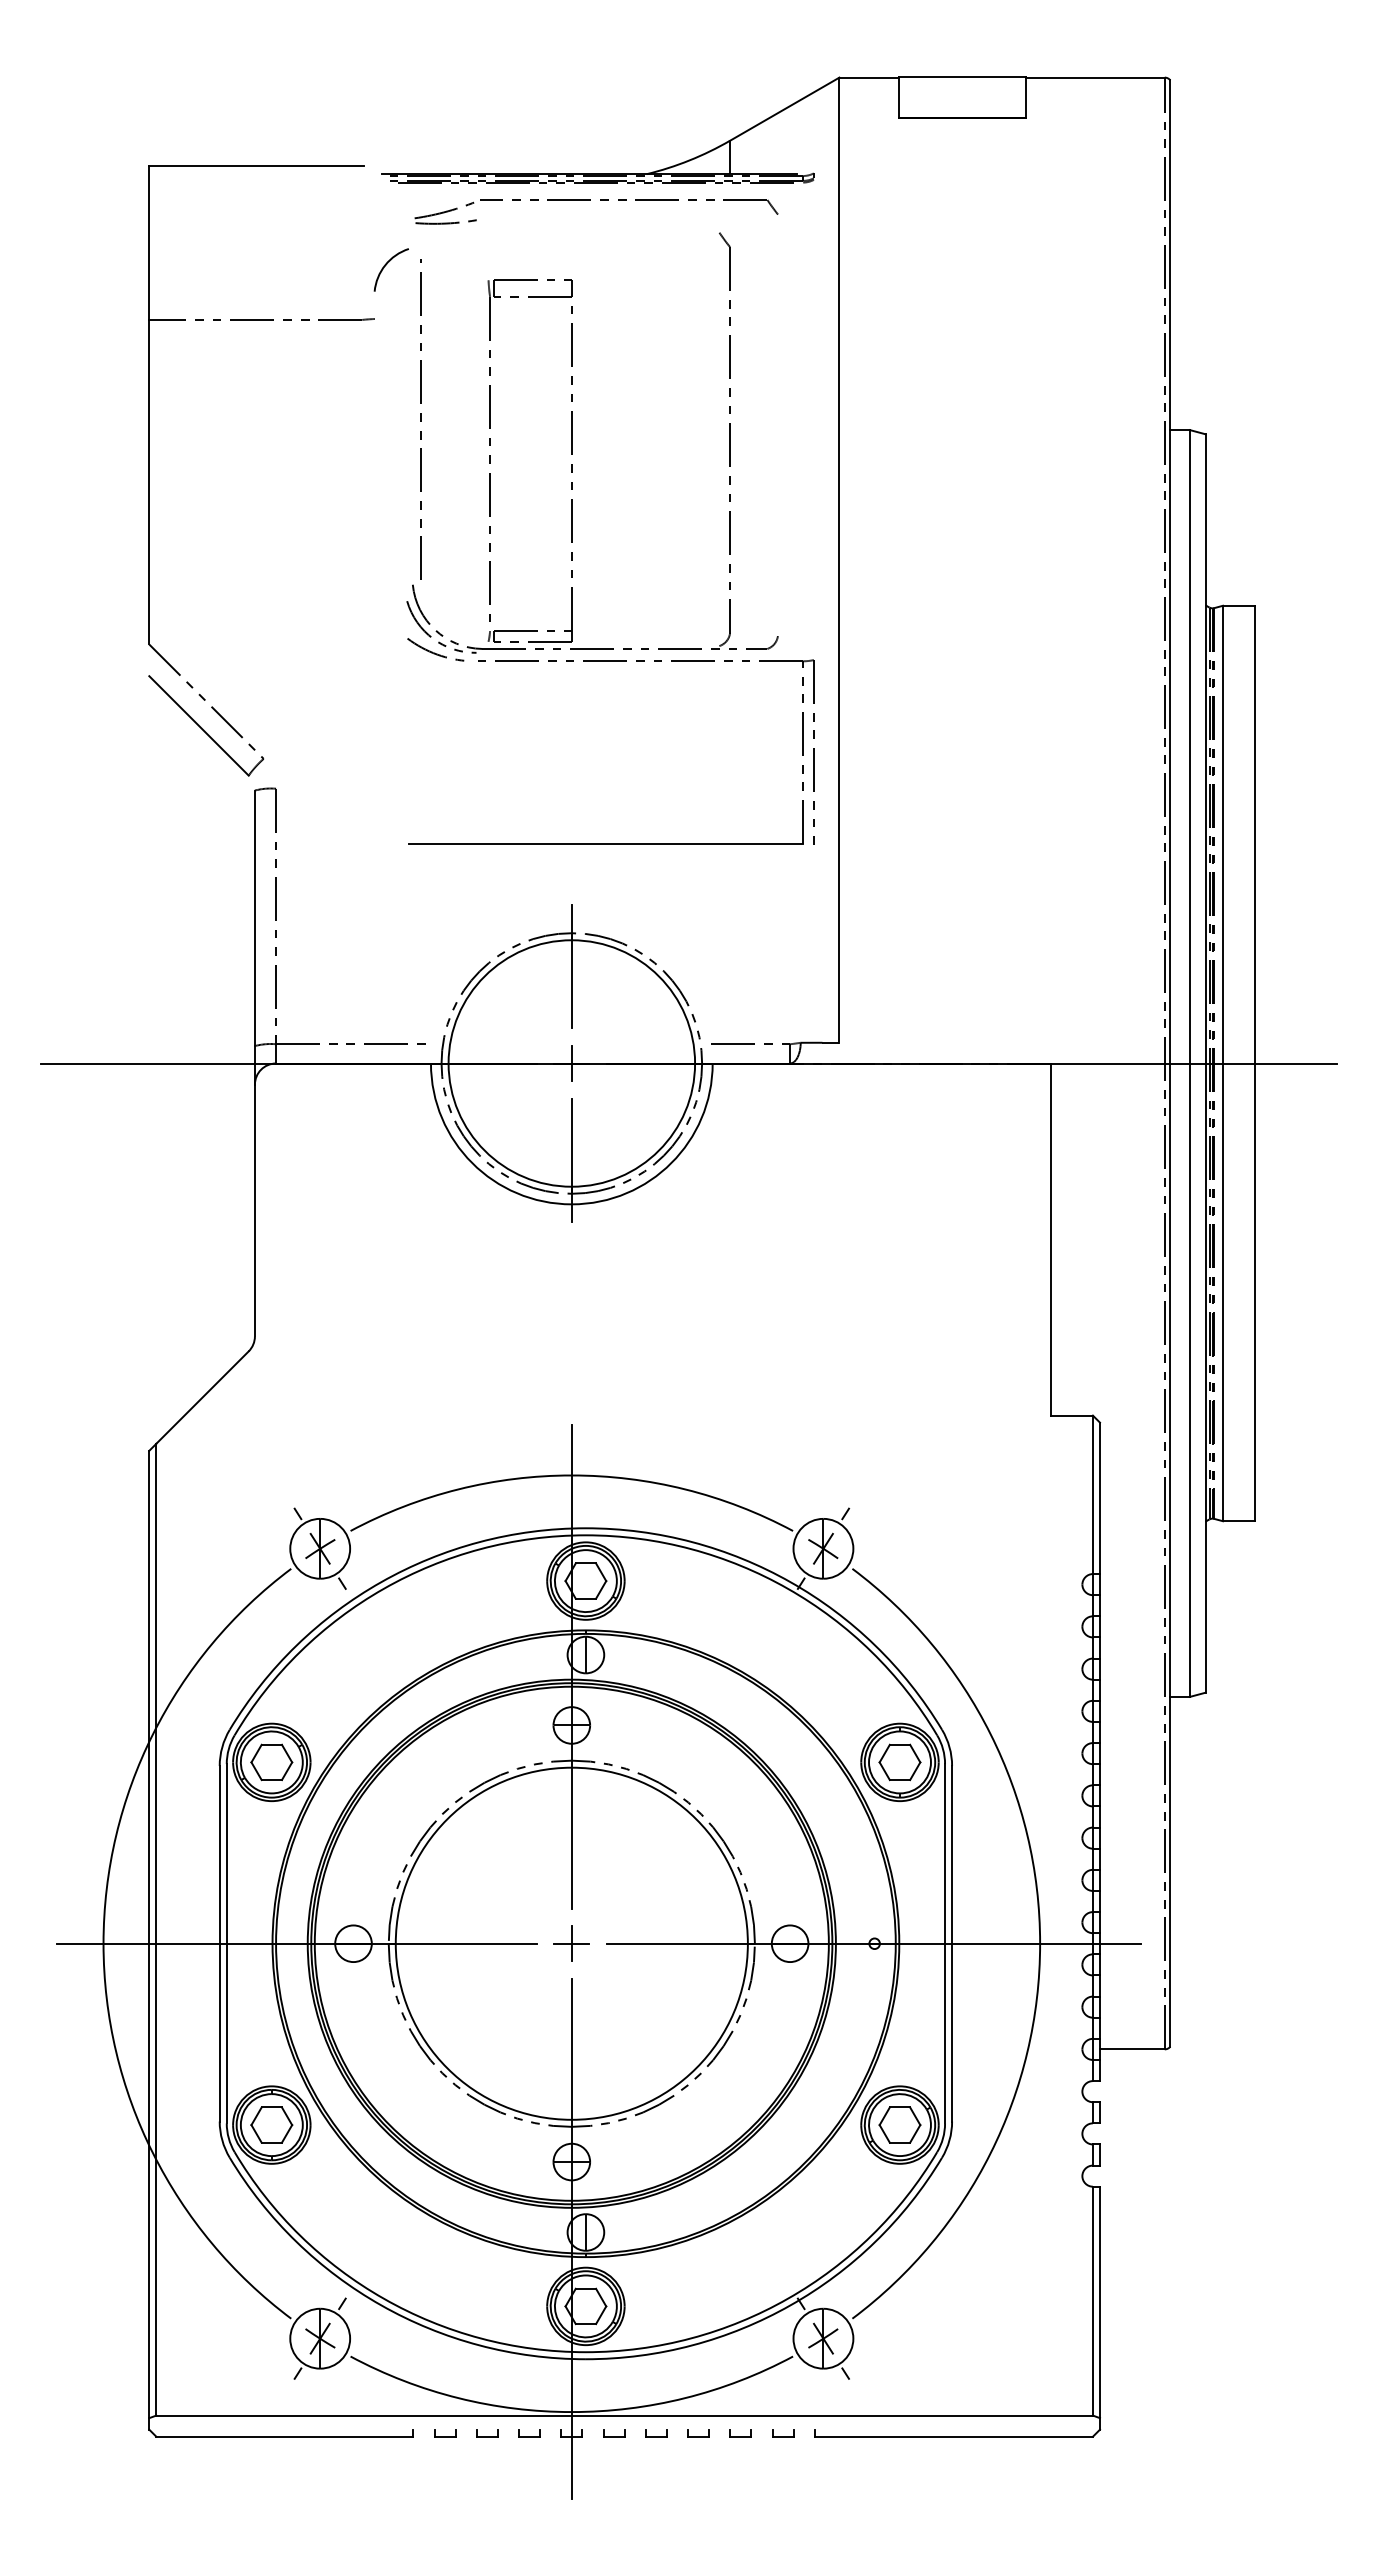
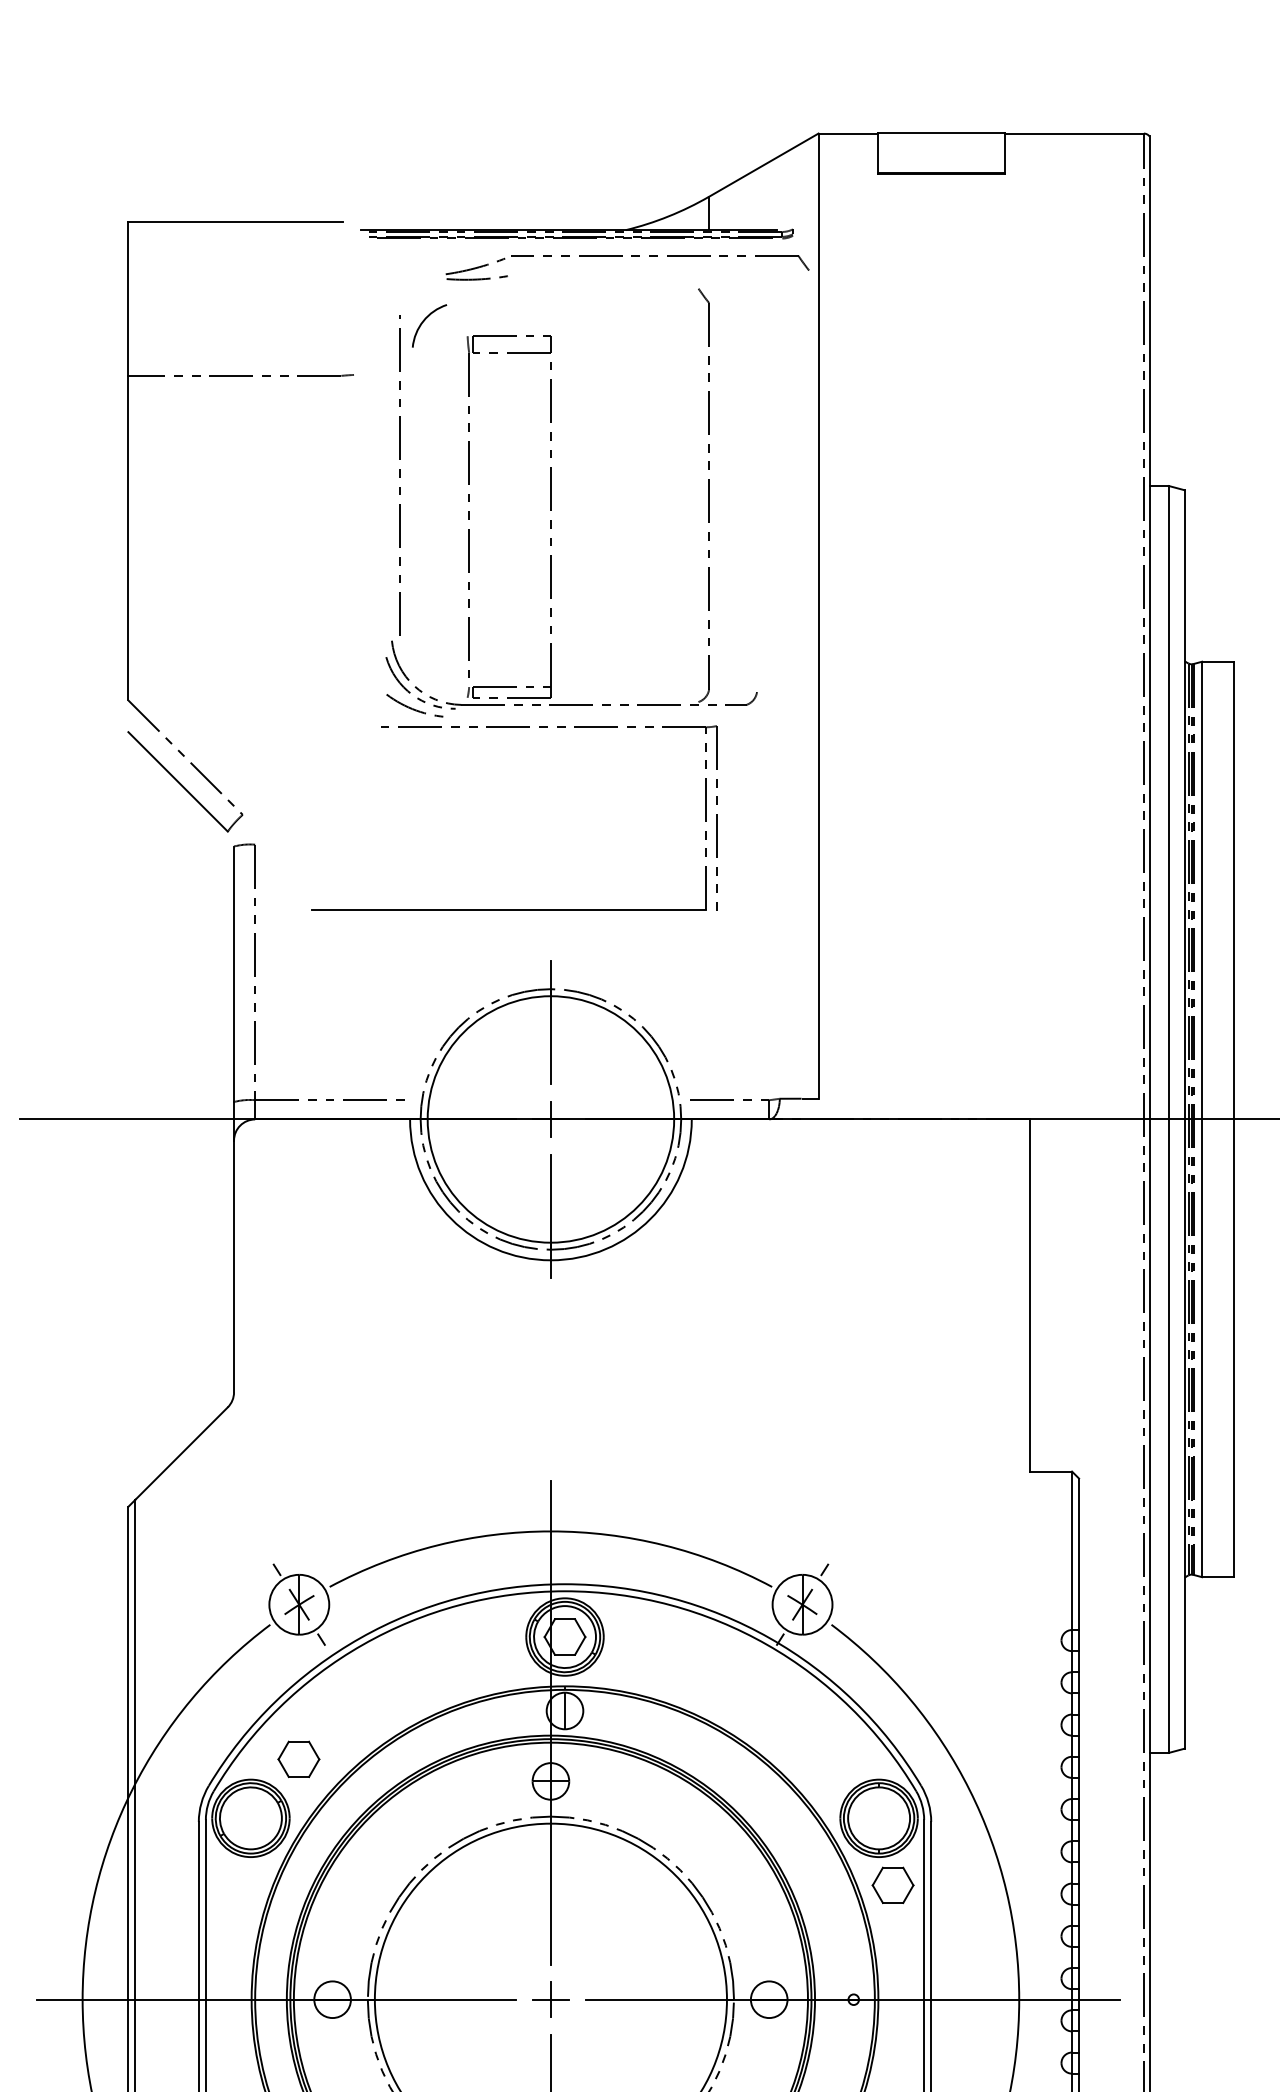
part: (600, 200) -> (631, 256), moved
arc: (386, 265) -> (424, 321), moved
part: (611, 661) -> (514, 727), moved
part: (271, 1762) -> (298, 1759), moved
part: (899, 1762) -> (892, 1885), moved

